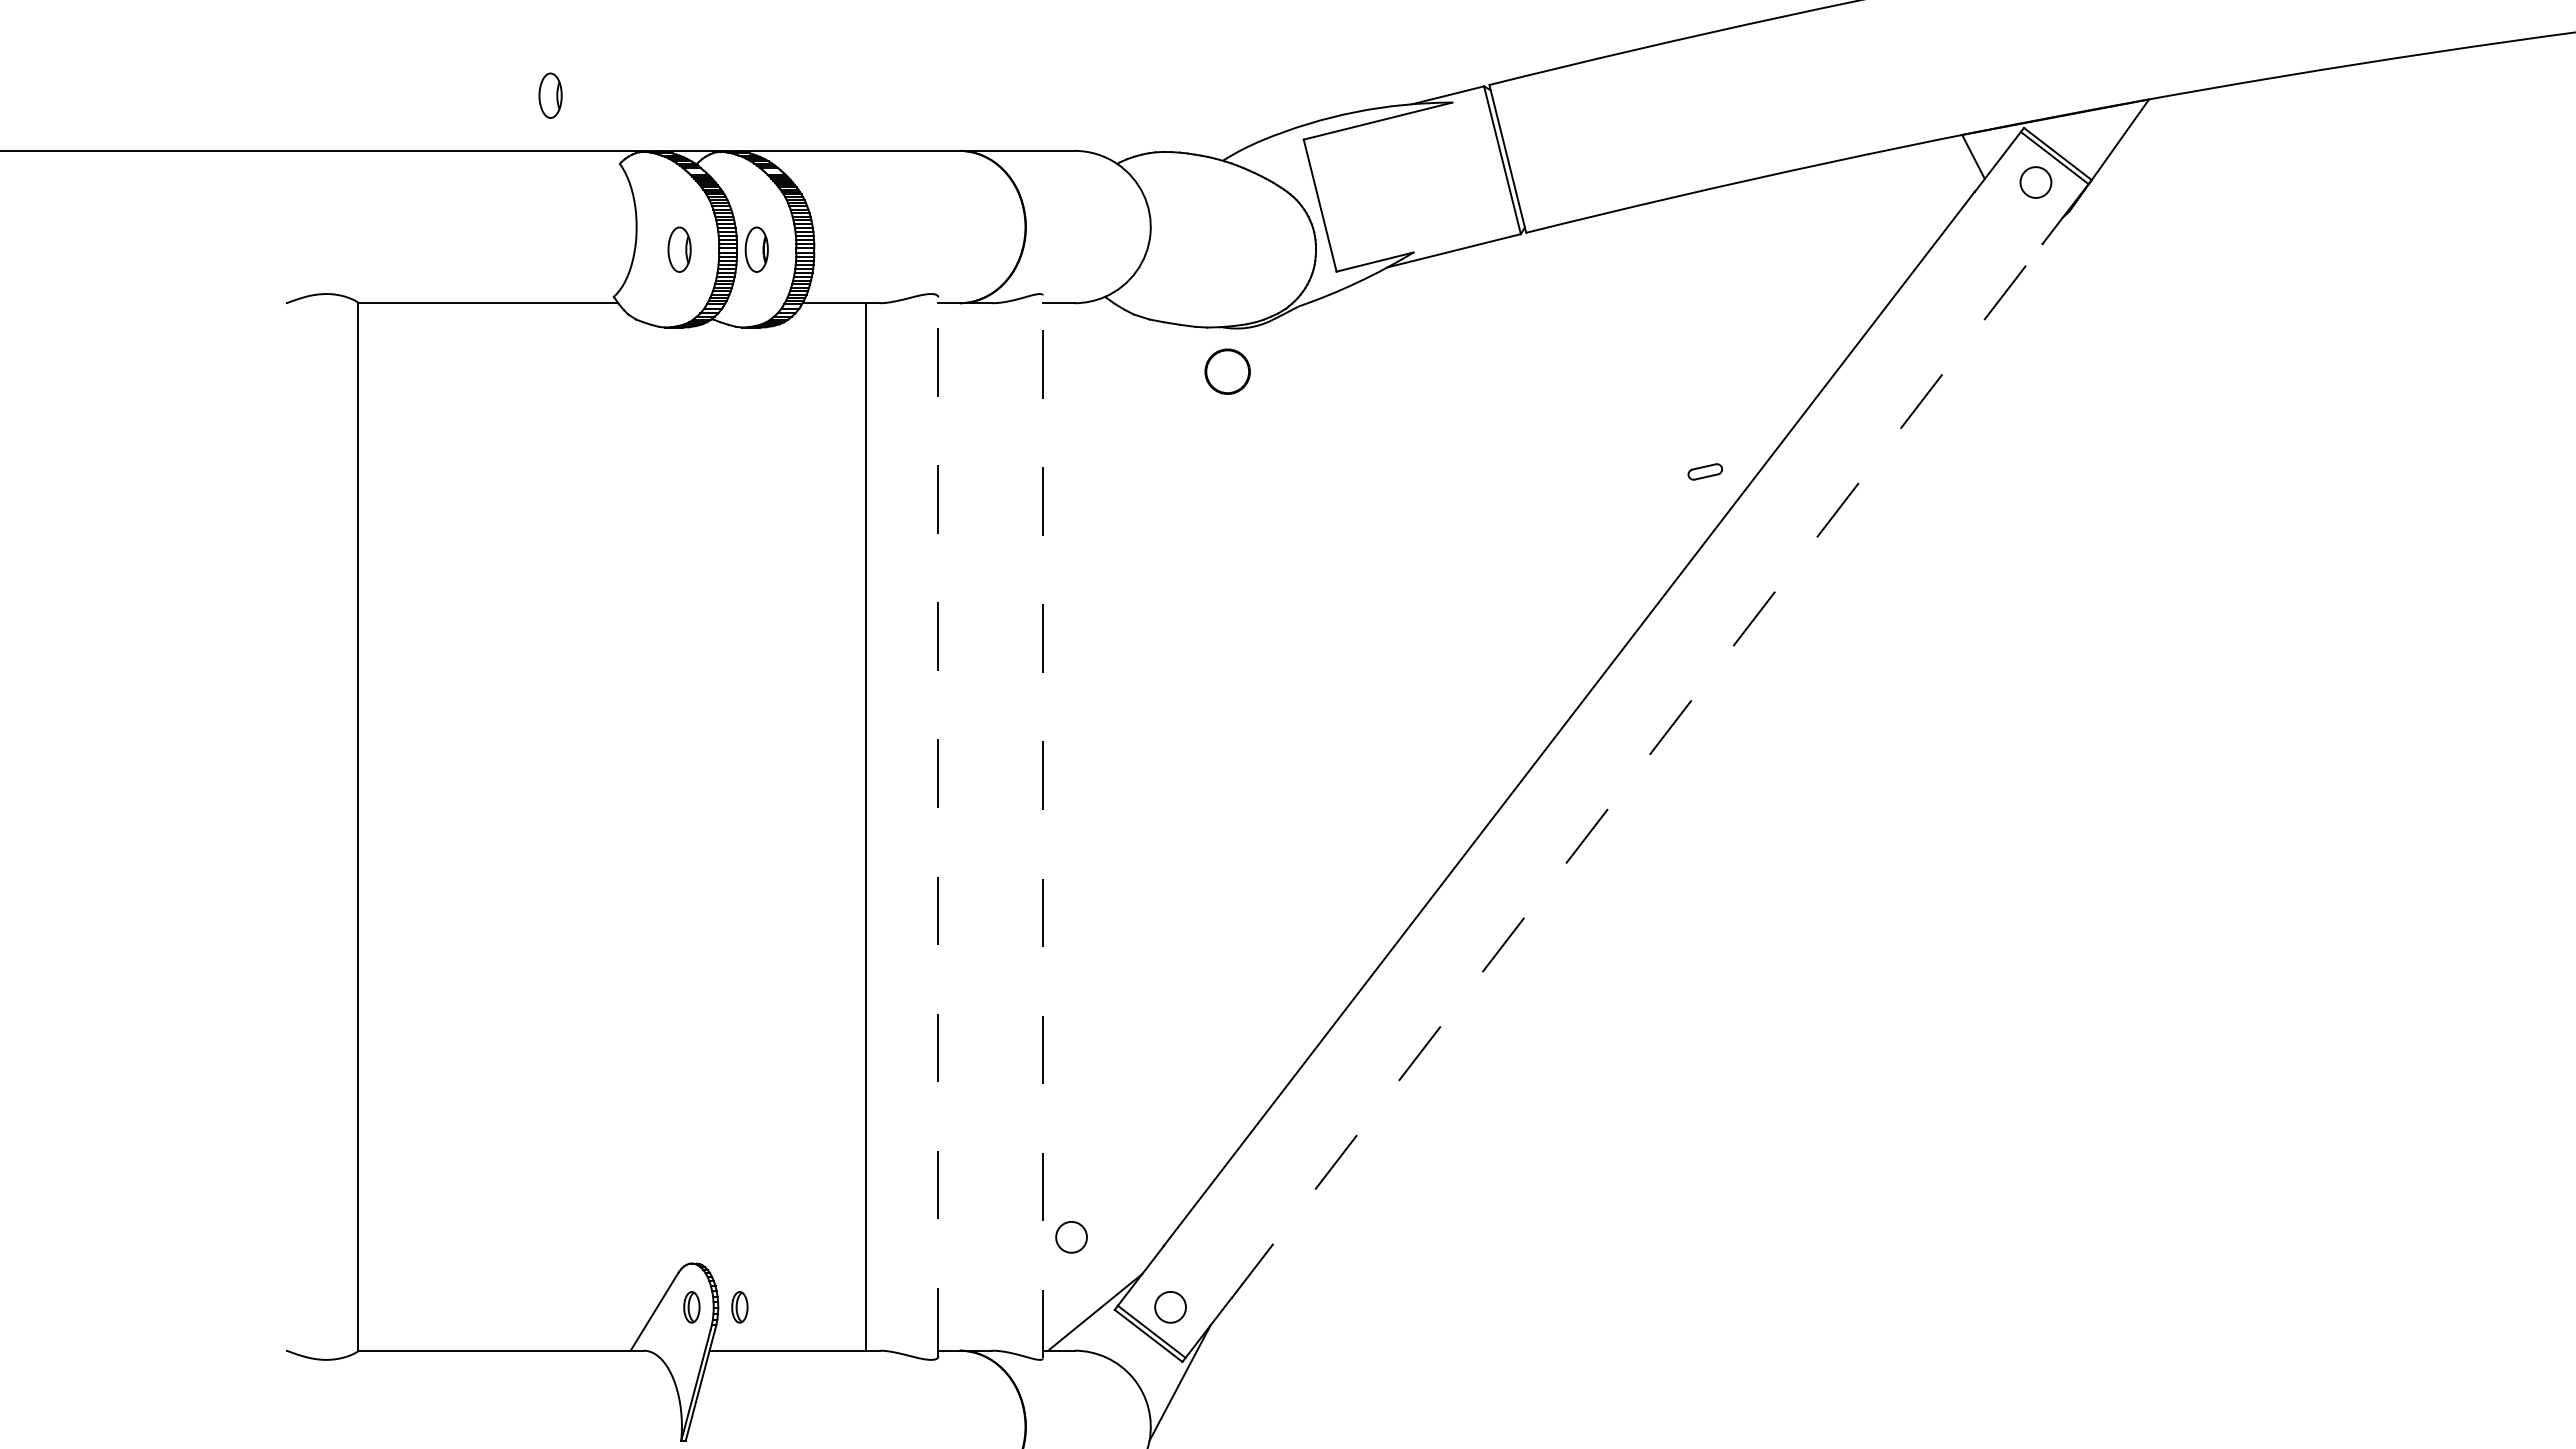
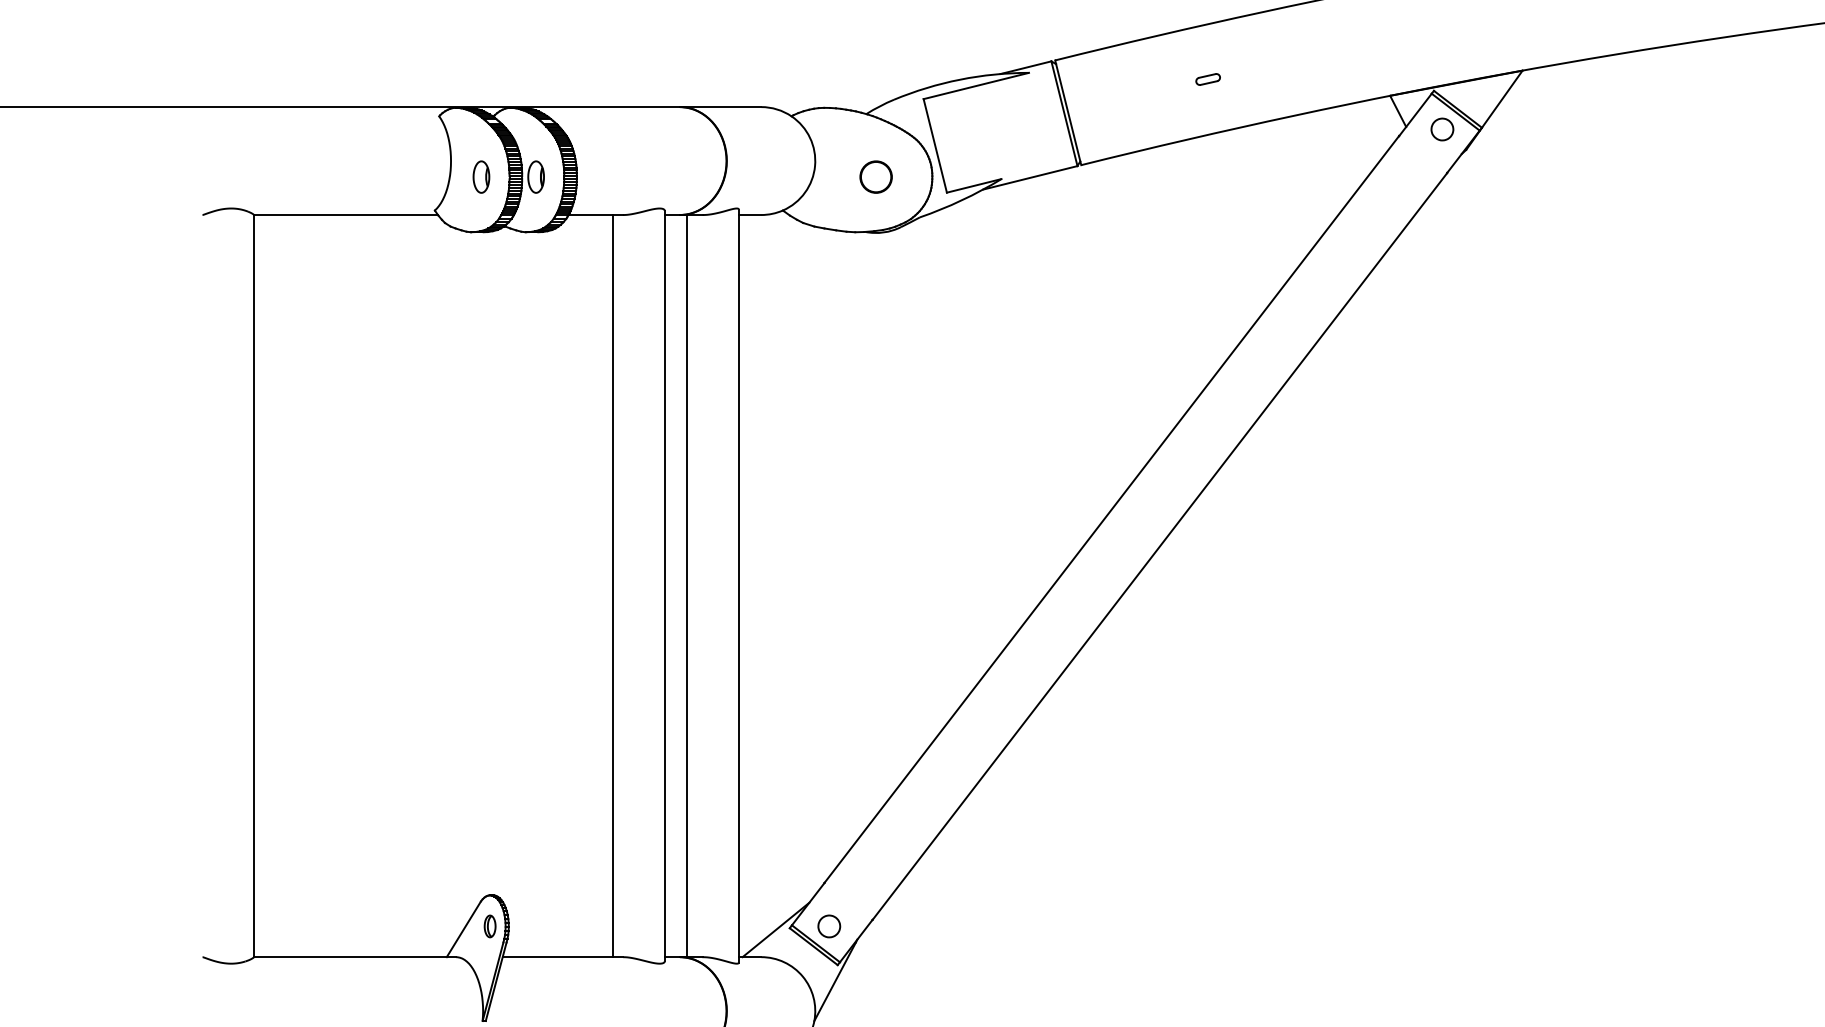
part: (550, 95) -> (389, 67), removed
circle: (1227, 371) -> (876, 176), moved
part: (1705, 471) -> (1208, 79), moved
line: (1637, 770) -> (1160, 546), dashed -> solid
line: (938, 826) -> (664, 585), dashed -> solid
line: (970, 826) -> (687, 585), added
line: (1042, 826) -> (738, 585), dashed -> solid
part: (1071, 1237) -> (759, 876), removed
part: (739, 1307) -> (523, 926), removed

